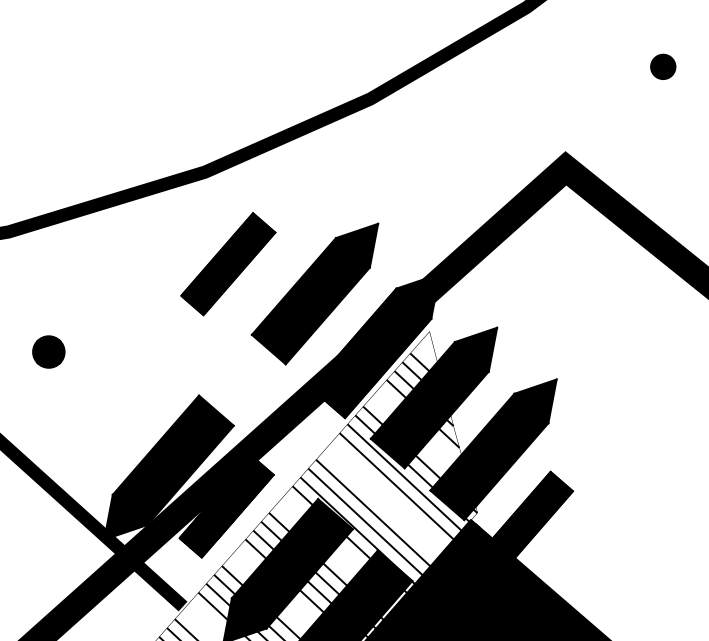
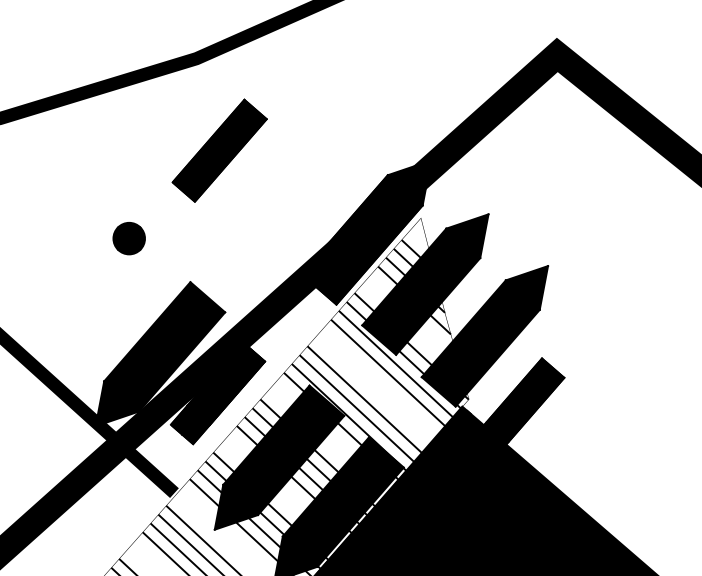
part: (314, 293) -> (305, 180), removed
part: (48, 351) -> (128, 238), moved

